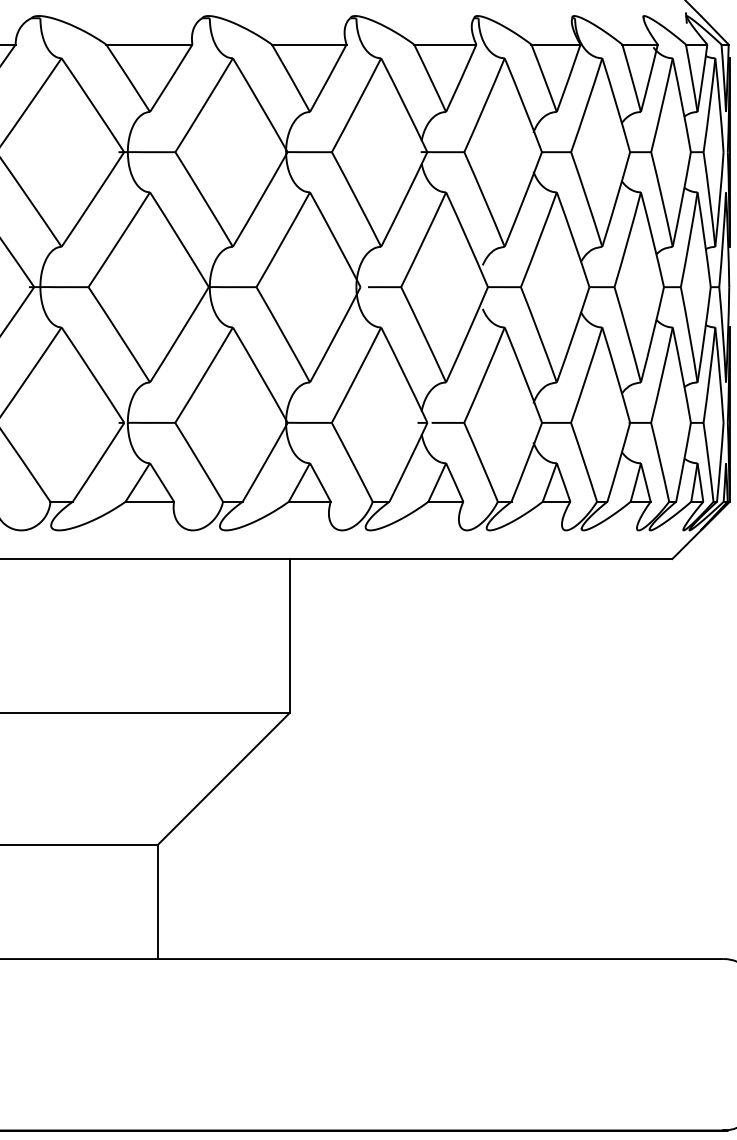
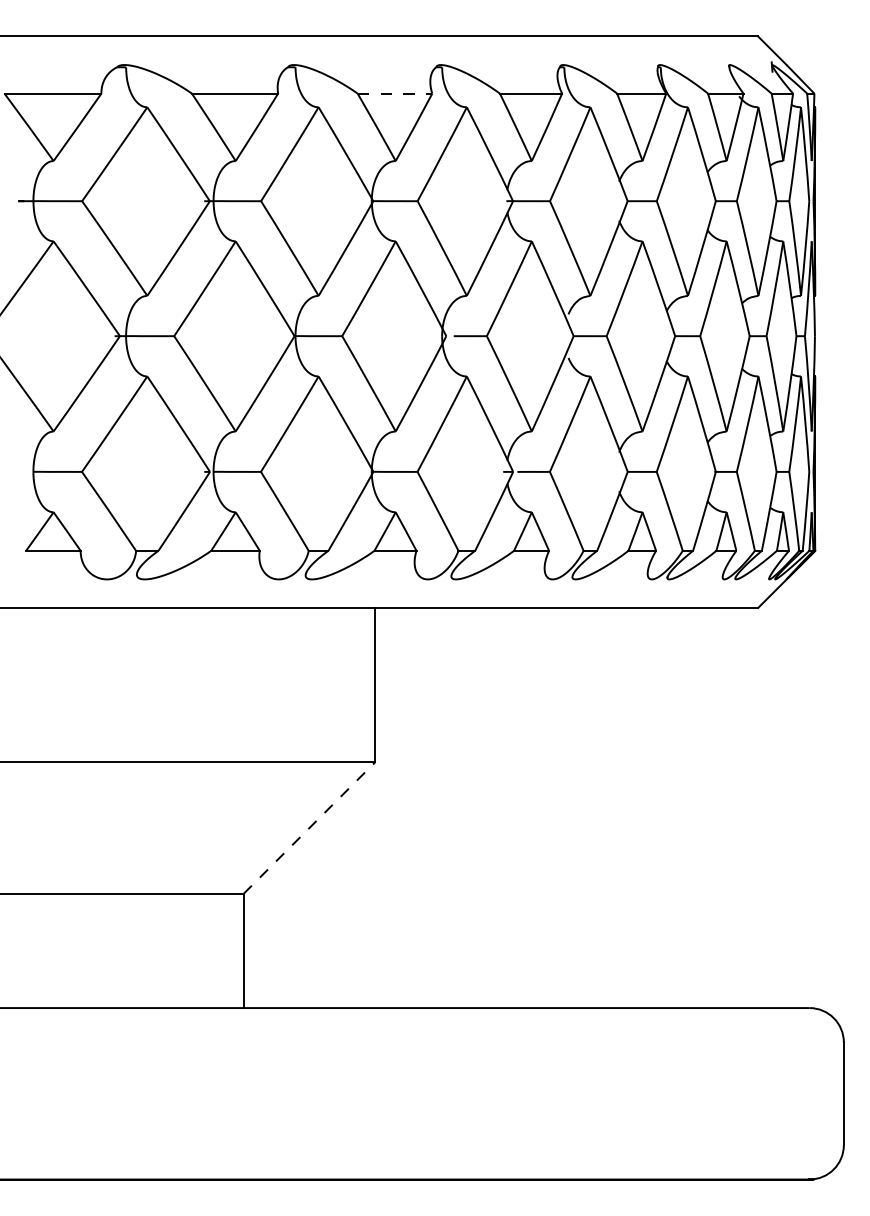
line: (309, 44) -> (395, 93), solid -> dashed
line: (223, 779) -> (309, 828), solid -> dashed

